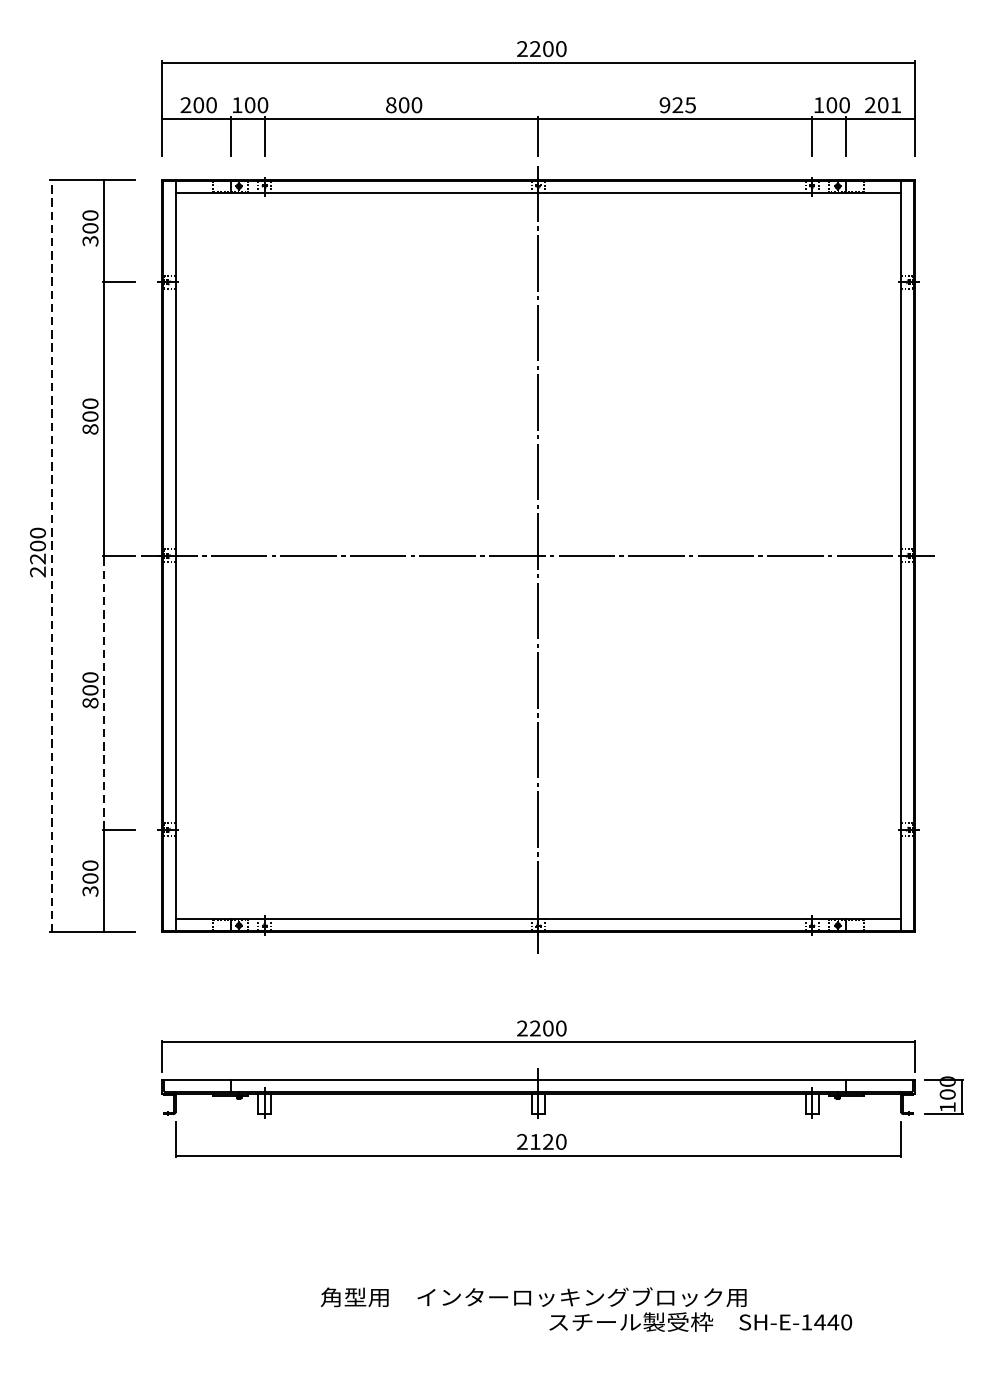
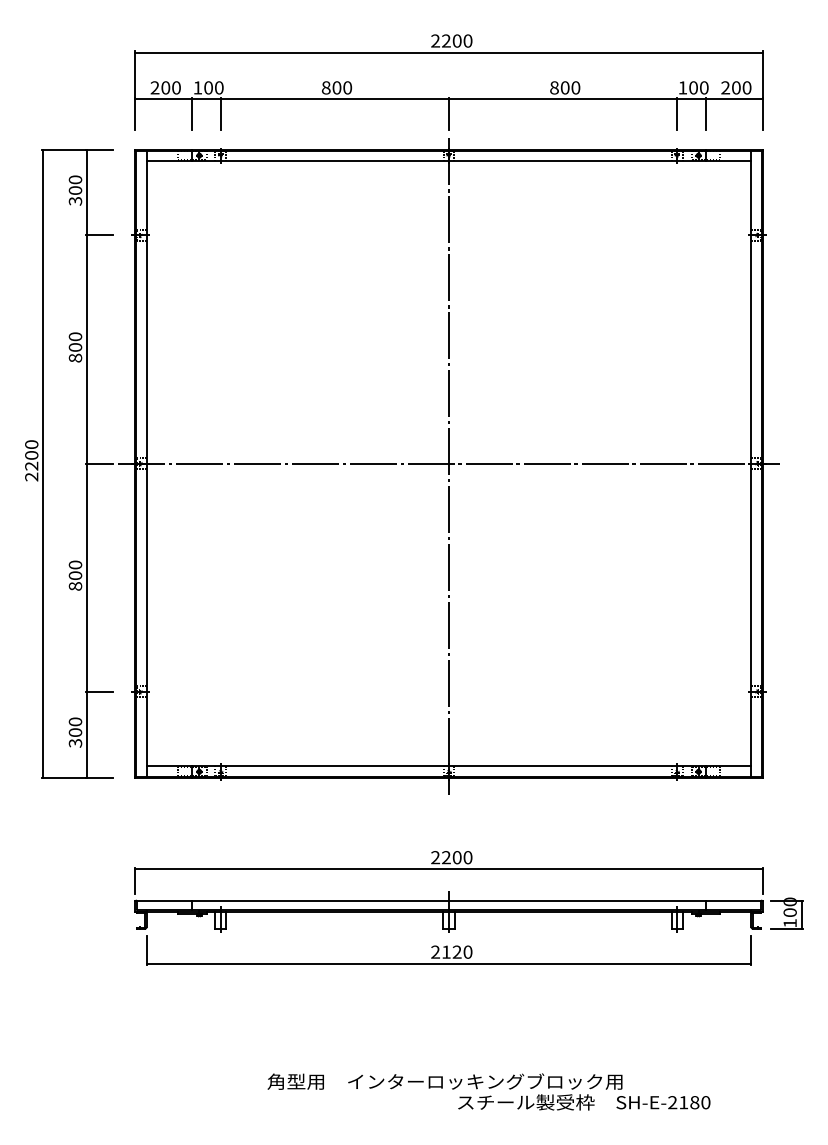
text: (678, 104) -> (565, 87), 925 -> 800
text: (895, 104) -> (746, 87), 201 -> 200
line: (52, 555) -> (43, 463), dashed -> solid
line: (104, 692) -> (87, 577), dashed -> solid
text: (819, 1322) -> (683, 1102), SH-E-1440 -> SH-E-2180

